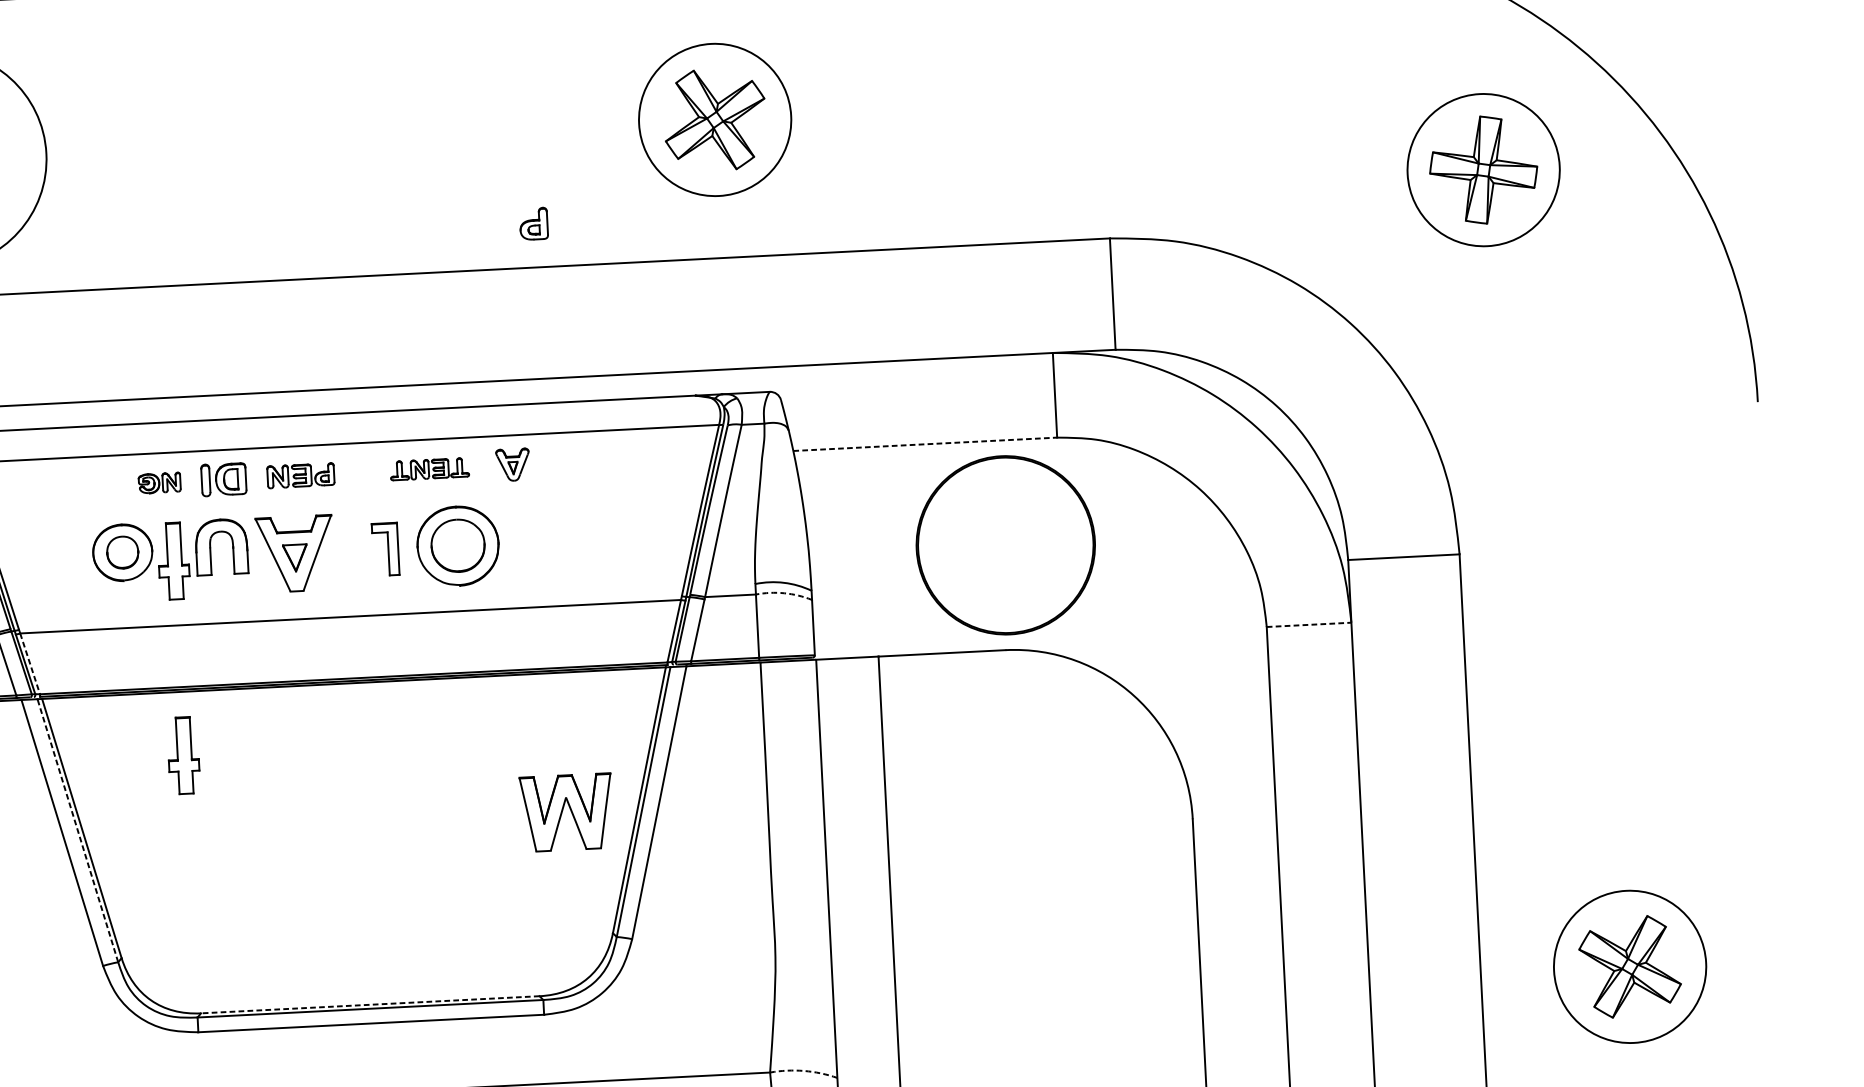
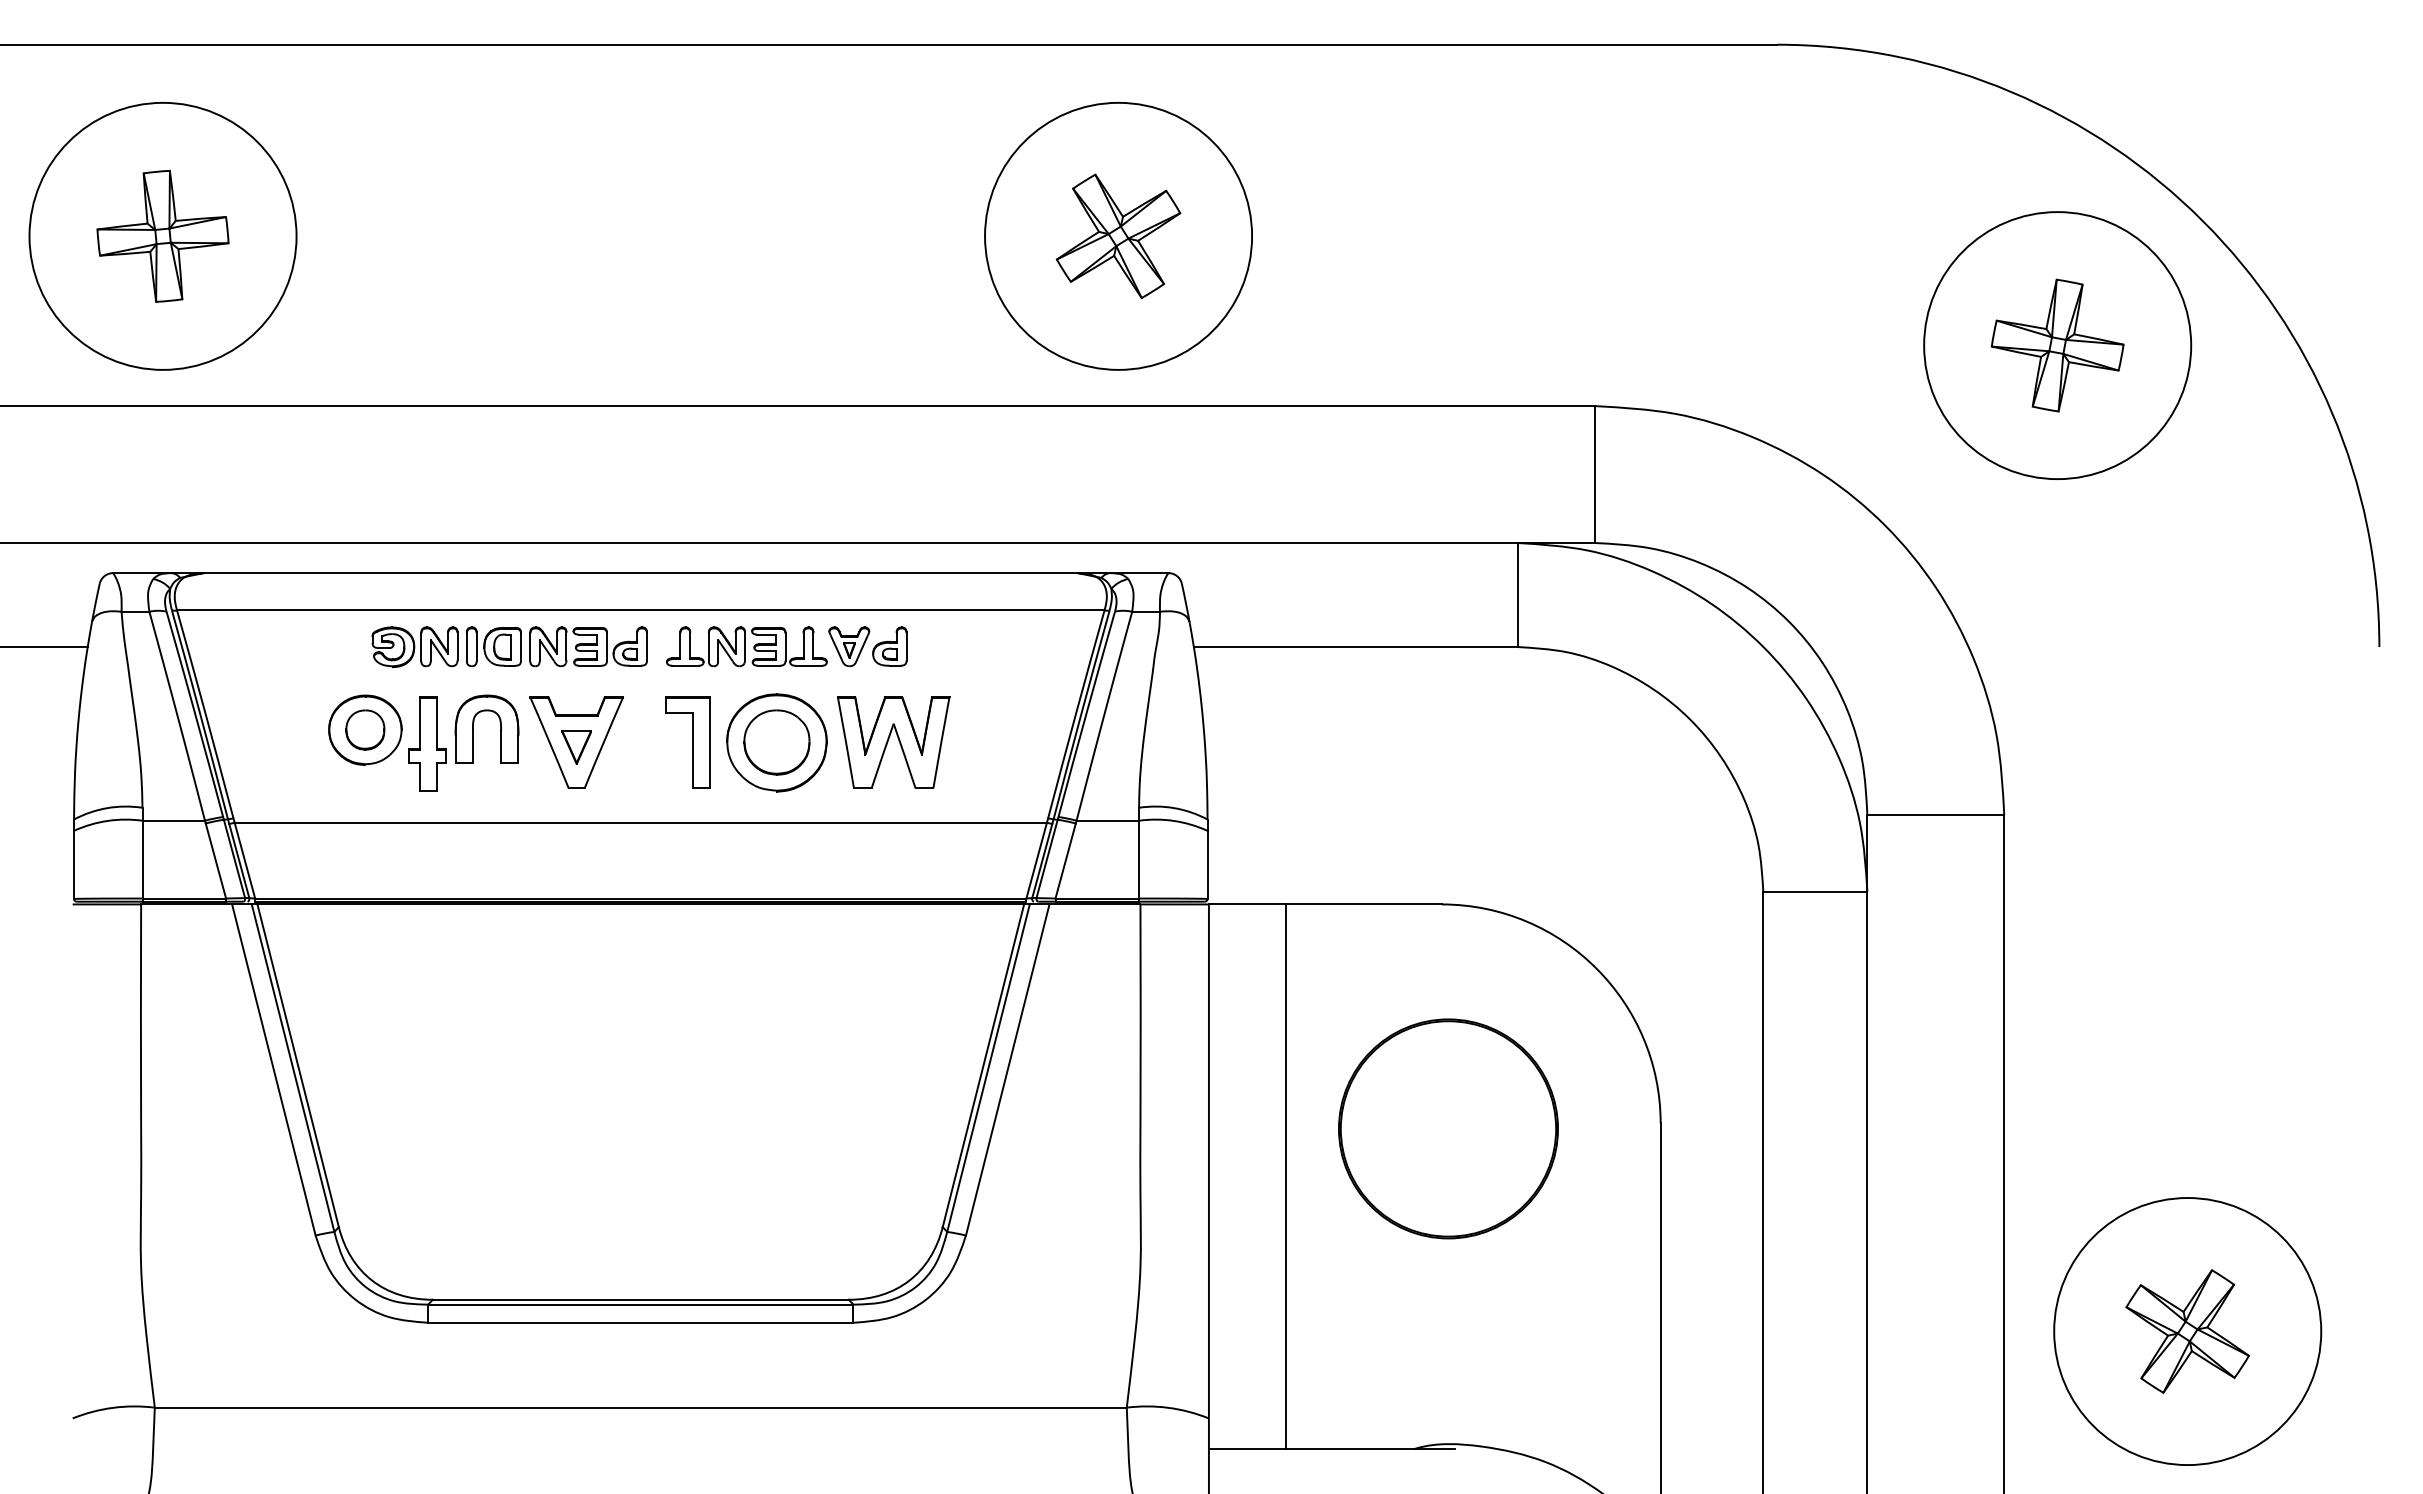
circle: (715, 119) -> (1118, 235), size x1.43
circle: (1483, 170) -> (2057, 345), size x1.43
part: (533, 223) -> (889, 646), moved
line: (925, 444) -> (1356, 647), dashed -> solid
part: (429, 468) -> (746, 646), size x1.67
part: (300, 475) -> (588, 646), size x1.43
part: (159, 483) -> (414, 647), size x1.67
part: (1005, 544) -> (1448, 1128), moved
part: (385, 549) -> (687, 742), size x1.43
arc: (784, 592) -> (1174, 820), dashed -> solid
line: (1309, 625) -> (1815, 892), dashed -> solid
line: (30, 664) -> (245, 861), dashed -> solid
part: (183, 755) -> (427, 982), removed
part: (566, 812) -> (893, 742), moved
line: (78, 830) -> (293, 1068), dashed -> solid
circle: (1629, 966) -> (2187, 1331), size x1.43
line: (370, 1004) -> (640, 1299), dashed -> solid
arc: (804, 1070) -> (1168, 1407), dashed -> solid

